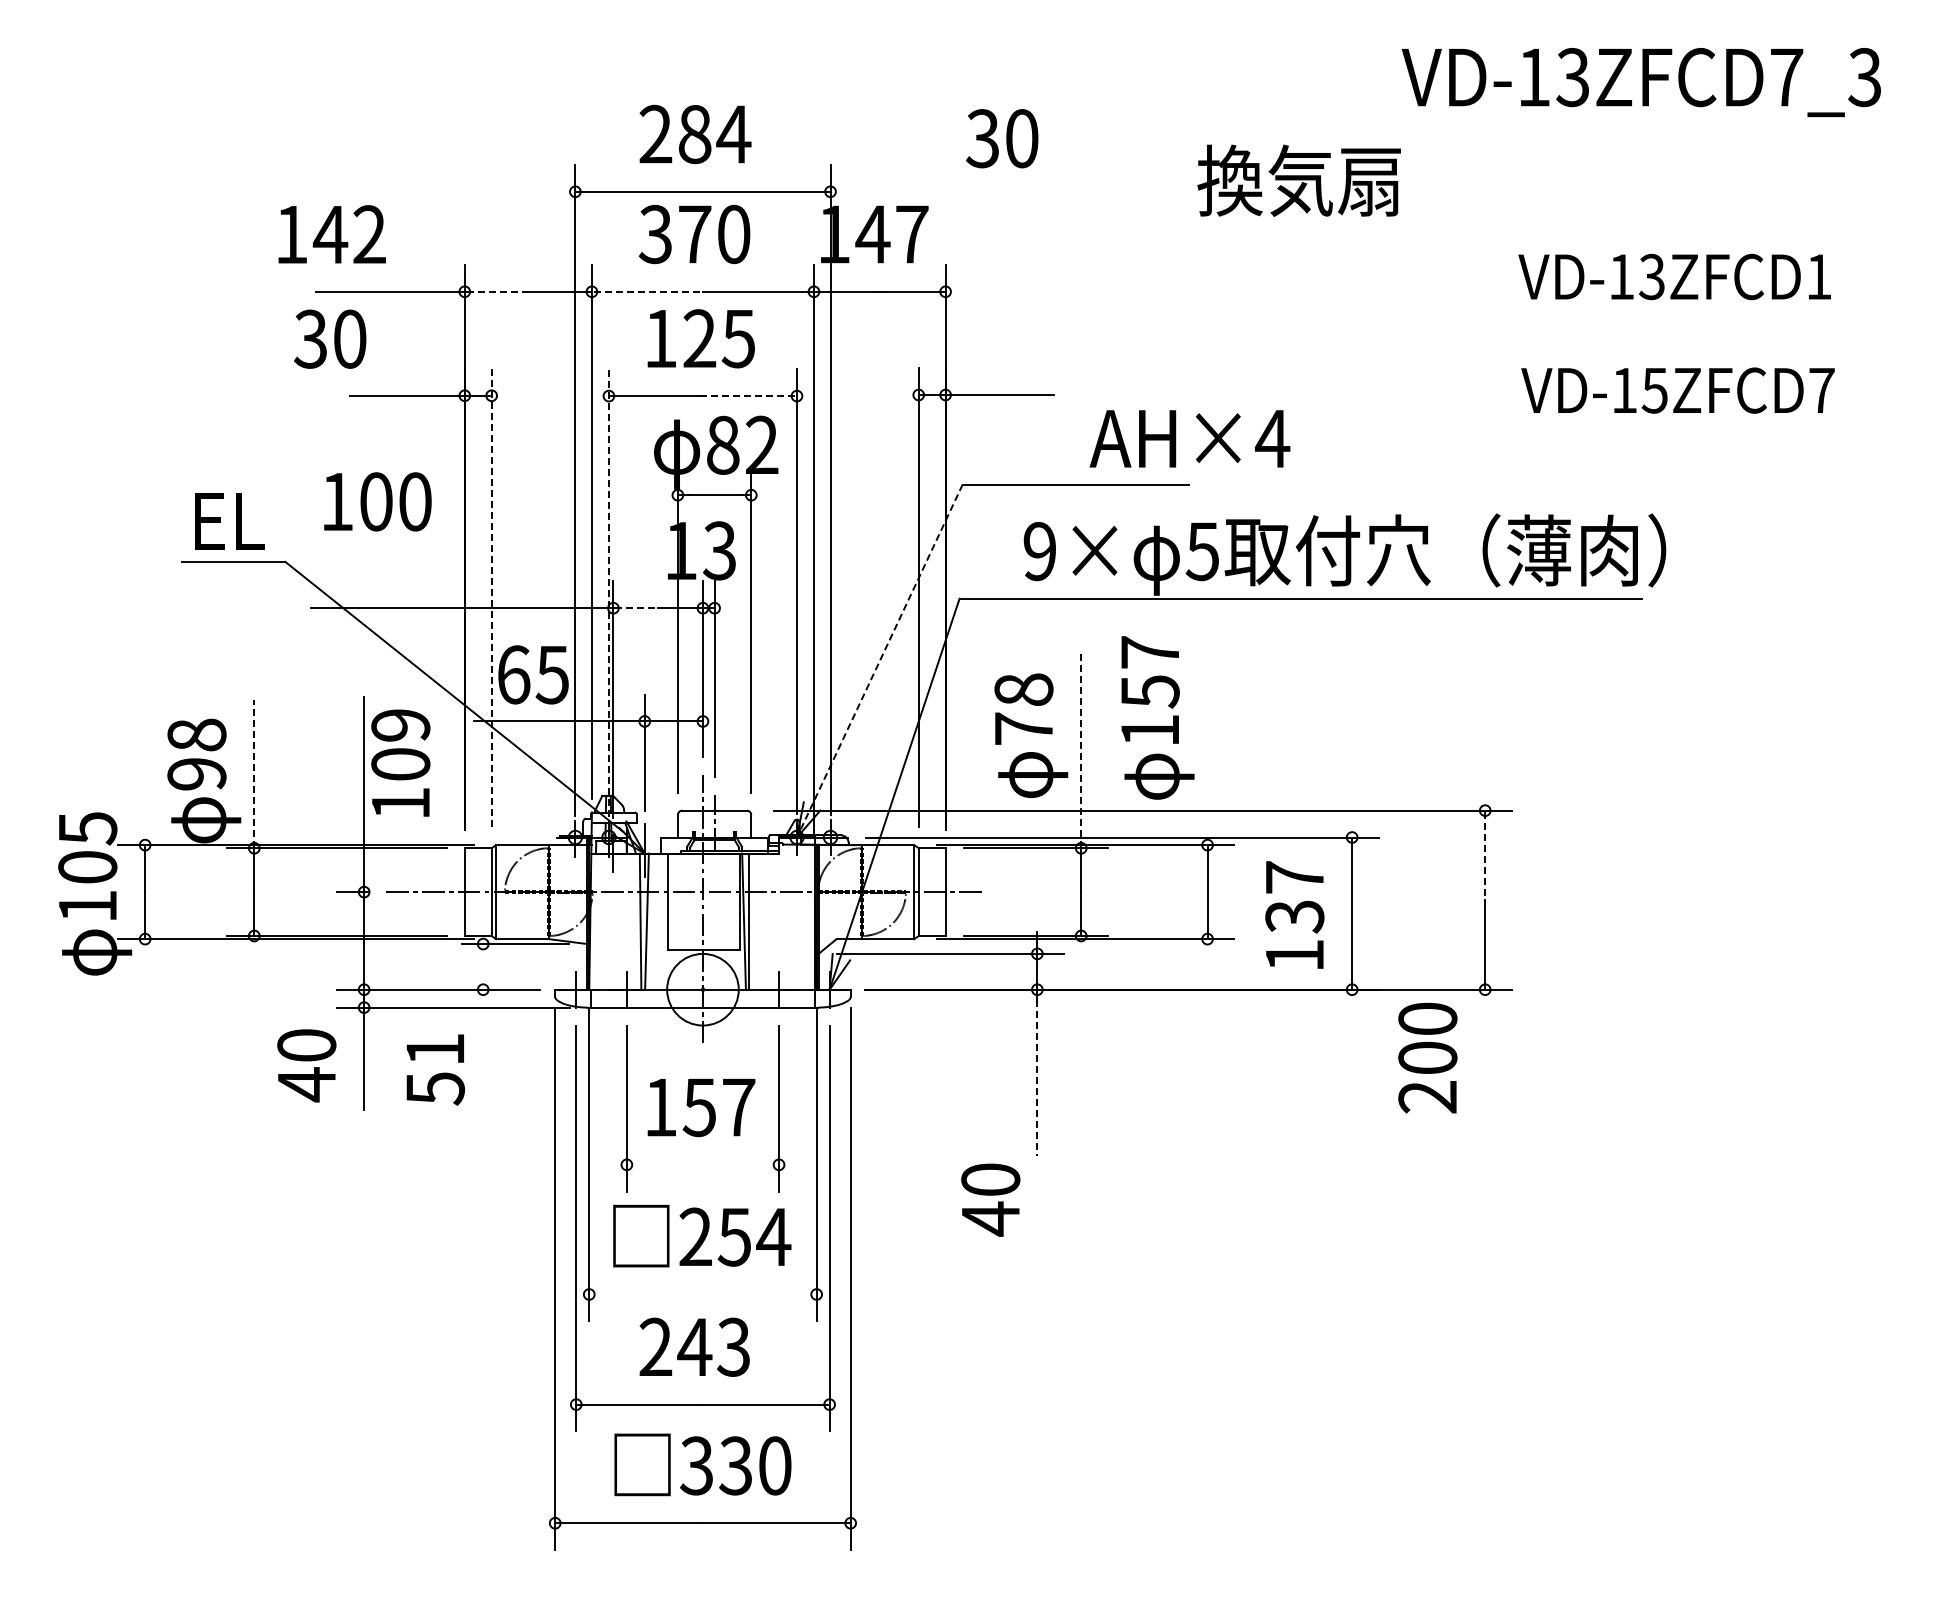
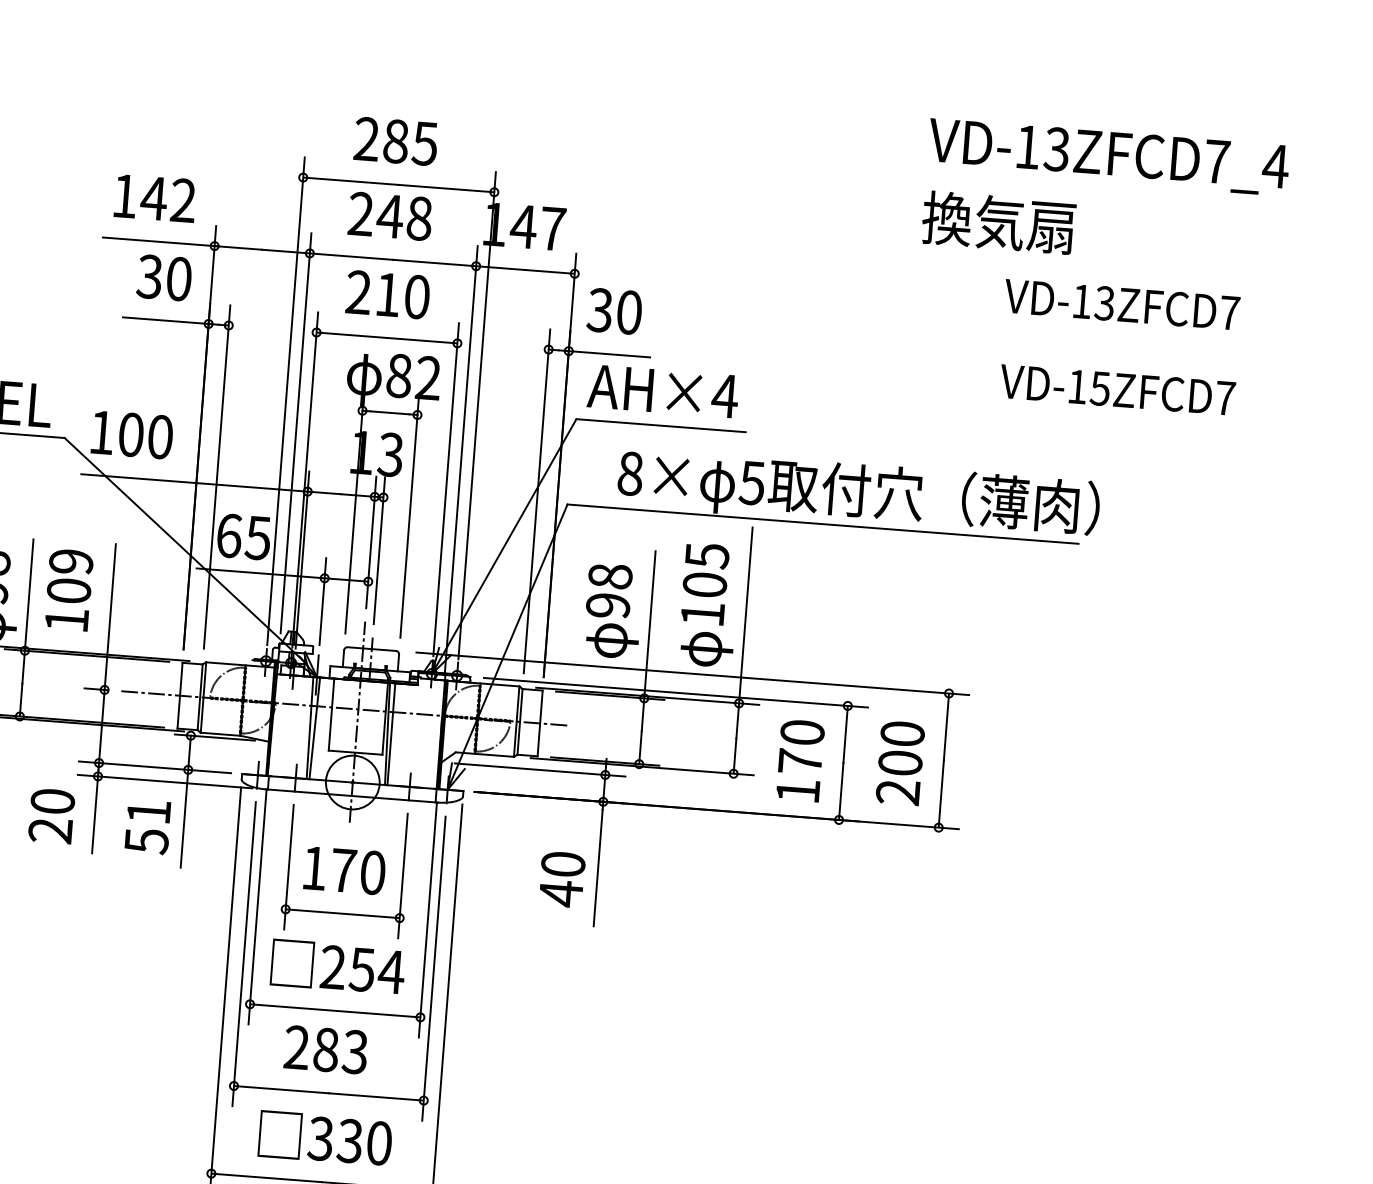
text: (1864, 77) -> (1275, 166), VD-13ZFCD7_3 -> VD-13ZFCD7_4
text: (733, 134) -> (424, 143), 284 -> 285
text: (1002, 138) -> (614, 311), moved
text: (1298, 180) -> (998, 222), moved
text: (331, 234) -> (154, 198), moved
text: (694, 234) -> (389, 216), 370 -> 248
text: (1818, 276) -> (1229, 312), VD-13ZFCD1 -> VD-13ZFCD7
line: (497, 291) -> (239, 247), dashed -> solid
line: (648, 291) -> (352, 256), dashed -> solid
text: (330, 338) -> (164, 277), moved
text: (699, 338) -> (387, 294), 125 -> 210
line: (748, 396) -> (421, 340), dashed -> solid
text: (1189, 438) -> (662, 391), moved
text: (377, 501) -> (132, 434), moved
text: (1039, 551) -> (630, 473), 9× -> 8×
line: (608, 593) -> (304, 480), dashed -> solid
line: (491, 597) -> (217, 476), dashed -> solid
line: (637, 608) -> (325, 493), dashed -> solid
line: (879, 661) -> (503, 546), dashed -> solid
text: (1149, 672) -> (705, 570), 157 -> 105
line: (1207, 726) -> (745, 614), added
text: (1023, 728) -> (607, 605), 78 -> 98
line: (1081, 749) -> (650, 624), dashed -> solid
text: (400, 762) -> (68, 589), moved
line: (254, 773) -> (29, 594), dashed -> solid
line: (1485, 856) -> (946, 727), dashed -> solid
text: (1294, 897) -> (801, 747), 137 -> 170
line: (483, 1032) -> (185, 801), added
text: (1427, 1057) -> (900, 762), moved
line: (1037, 1078) -> (598, 868), dashed -> solid
text: (306, 1084) -> (50, 830), 40 -> 20
text: (718, 1107) -> (357, 871), 157 -> 170
line: (702, 1164) -> (342, 913), added
text: (990, 1199) -> (562, 879), moved
line: (702, 1294) -> (334, 1010), added
text: (694, 1346) -> (325, 1049), 243 -> 283

